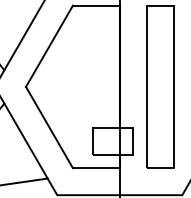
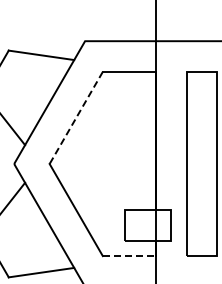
line: (48, 46) -> (75, 118), solid -> dashed
line: (96, 168) -> (129, 256), solid -> dashed

